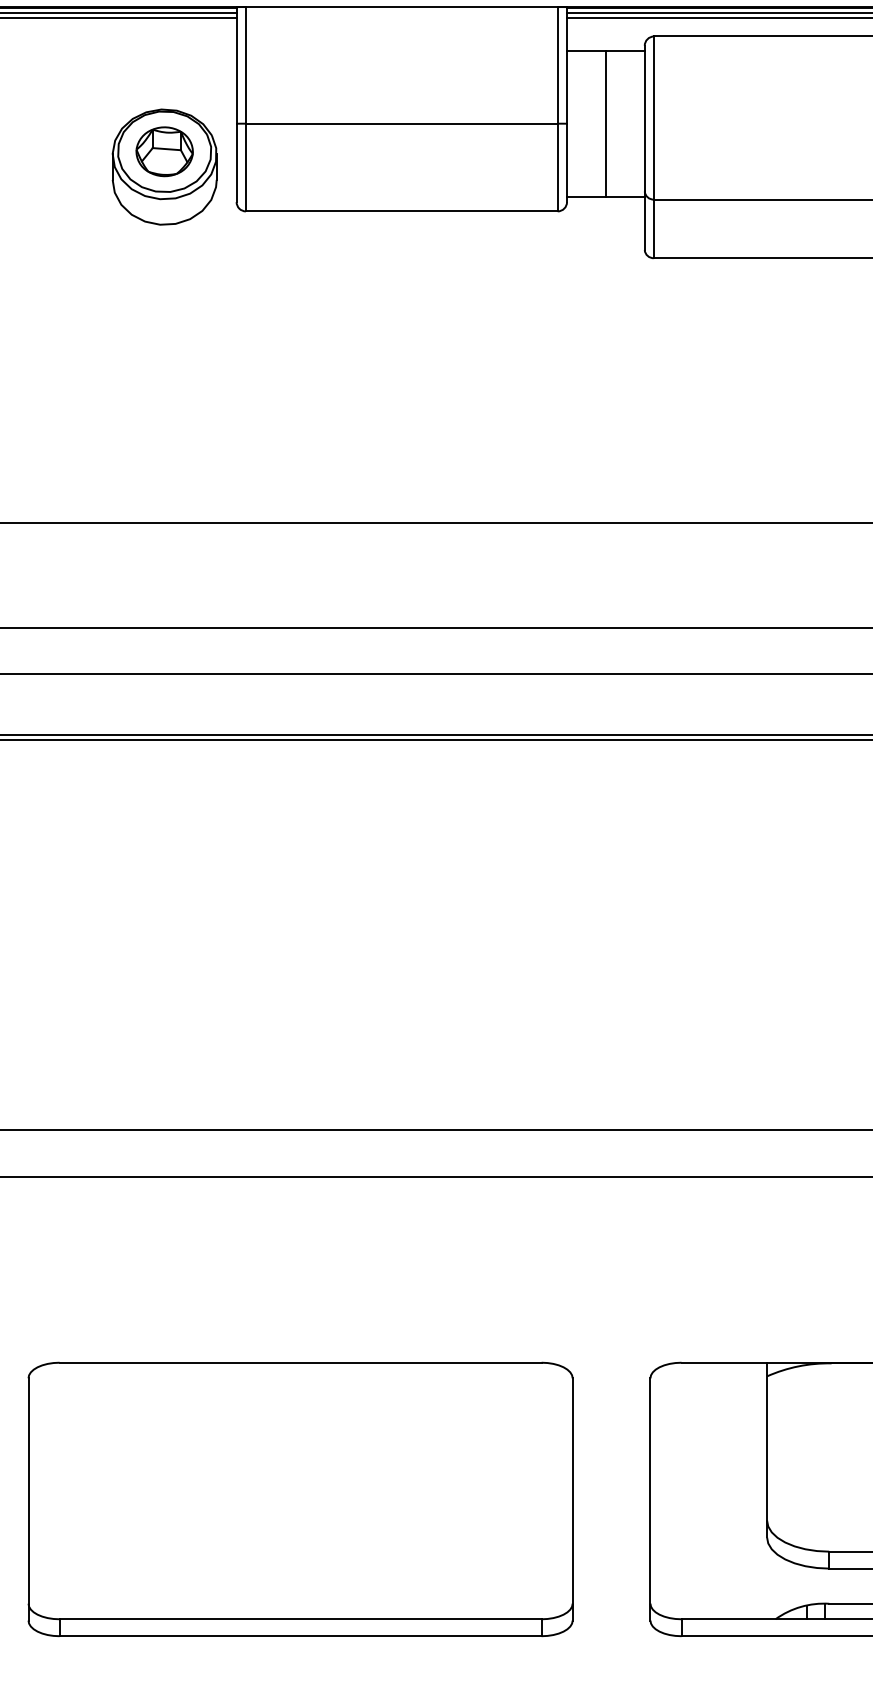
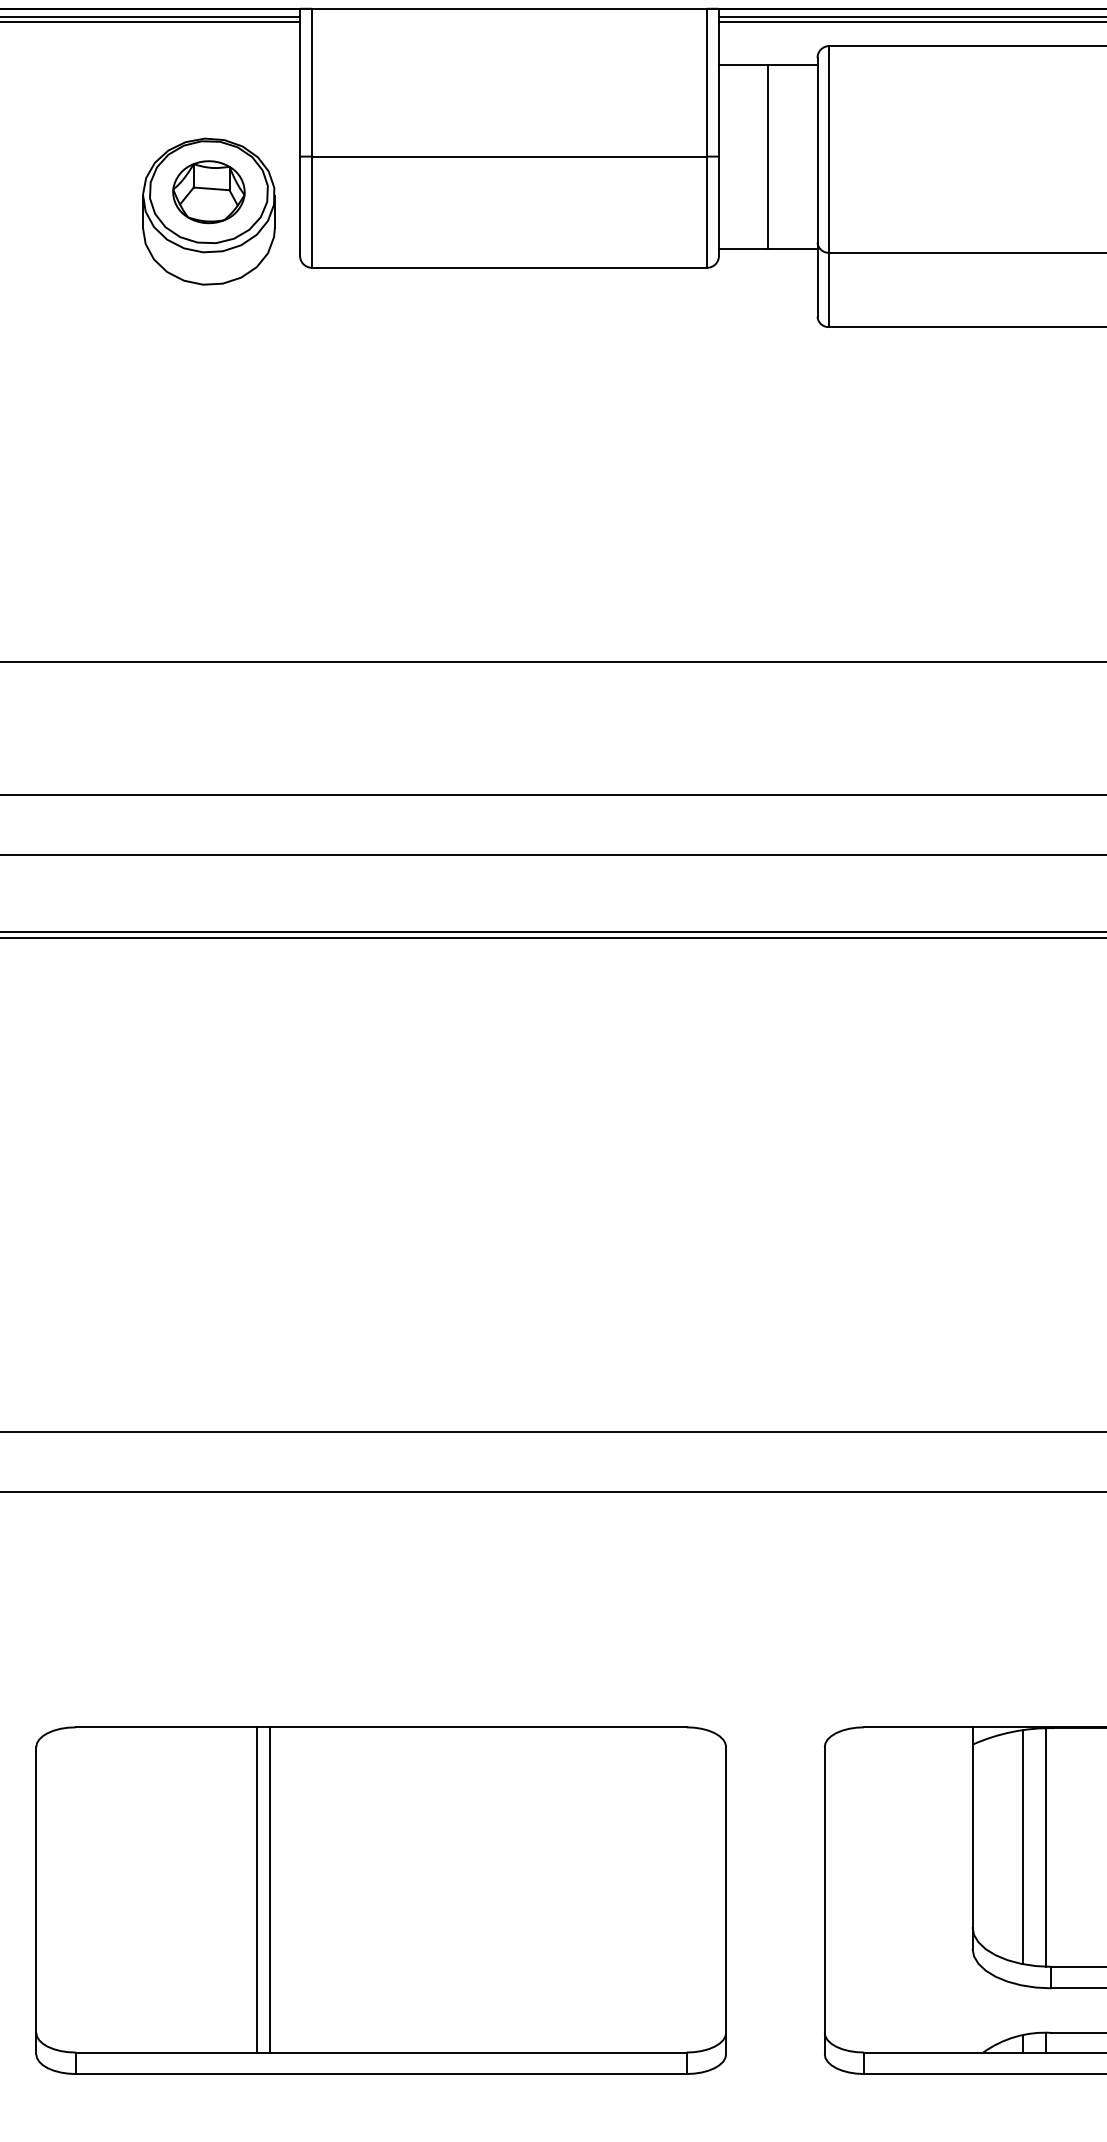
line: (807, 1457) -> (1023, 1847), added
line: (825, 1457) -> (1046, 1847), added
line: (202, 1490) -> (256, 1889), added
line: (213, 1490) -> (270, 1889), added

